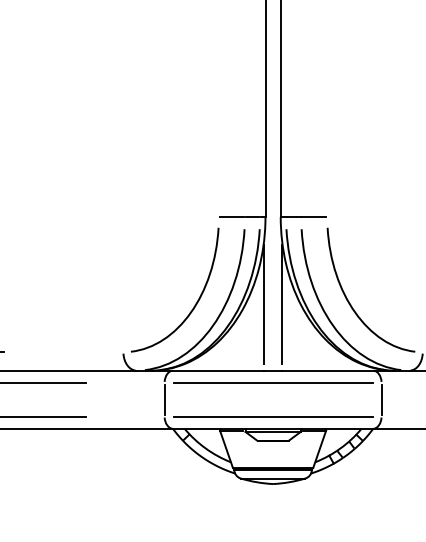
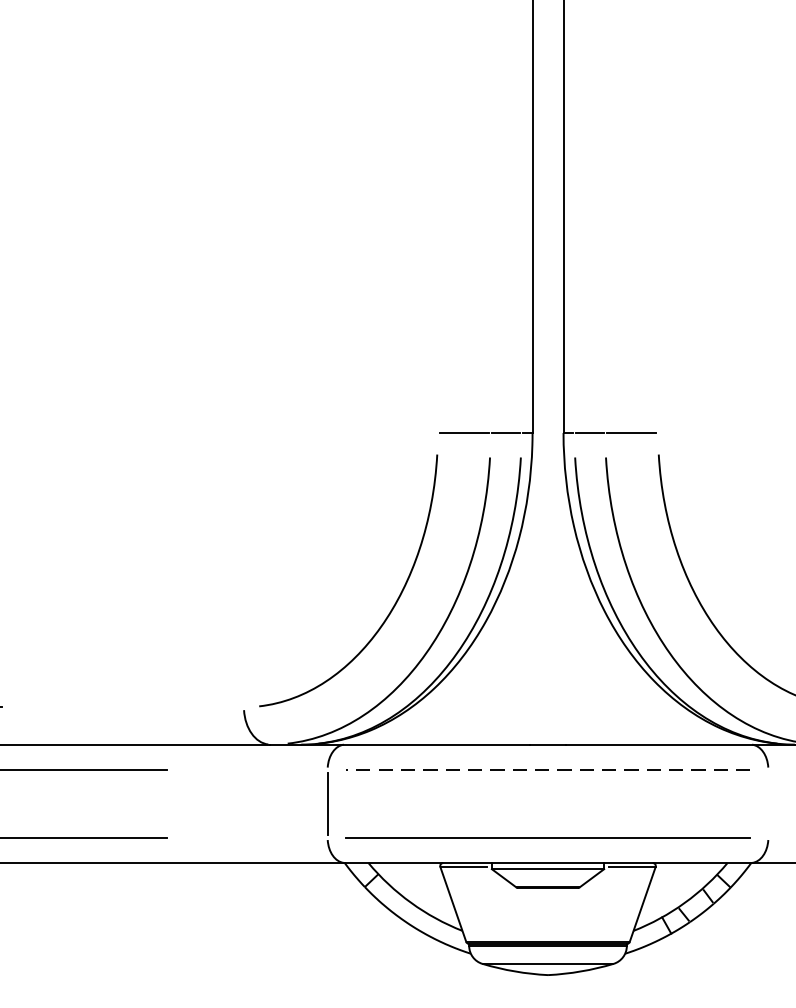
line: (264, 303) -> (530, 608), removed
line: (281, 303) -> (565, 608), removed
line: (273, 382) -> (548, 768), solid -> dashed
line: (381, 399) -> (768, 803), removed

